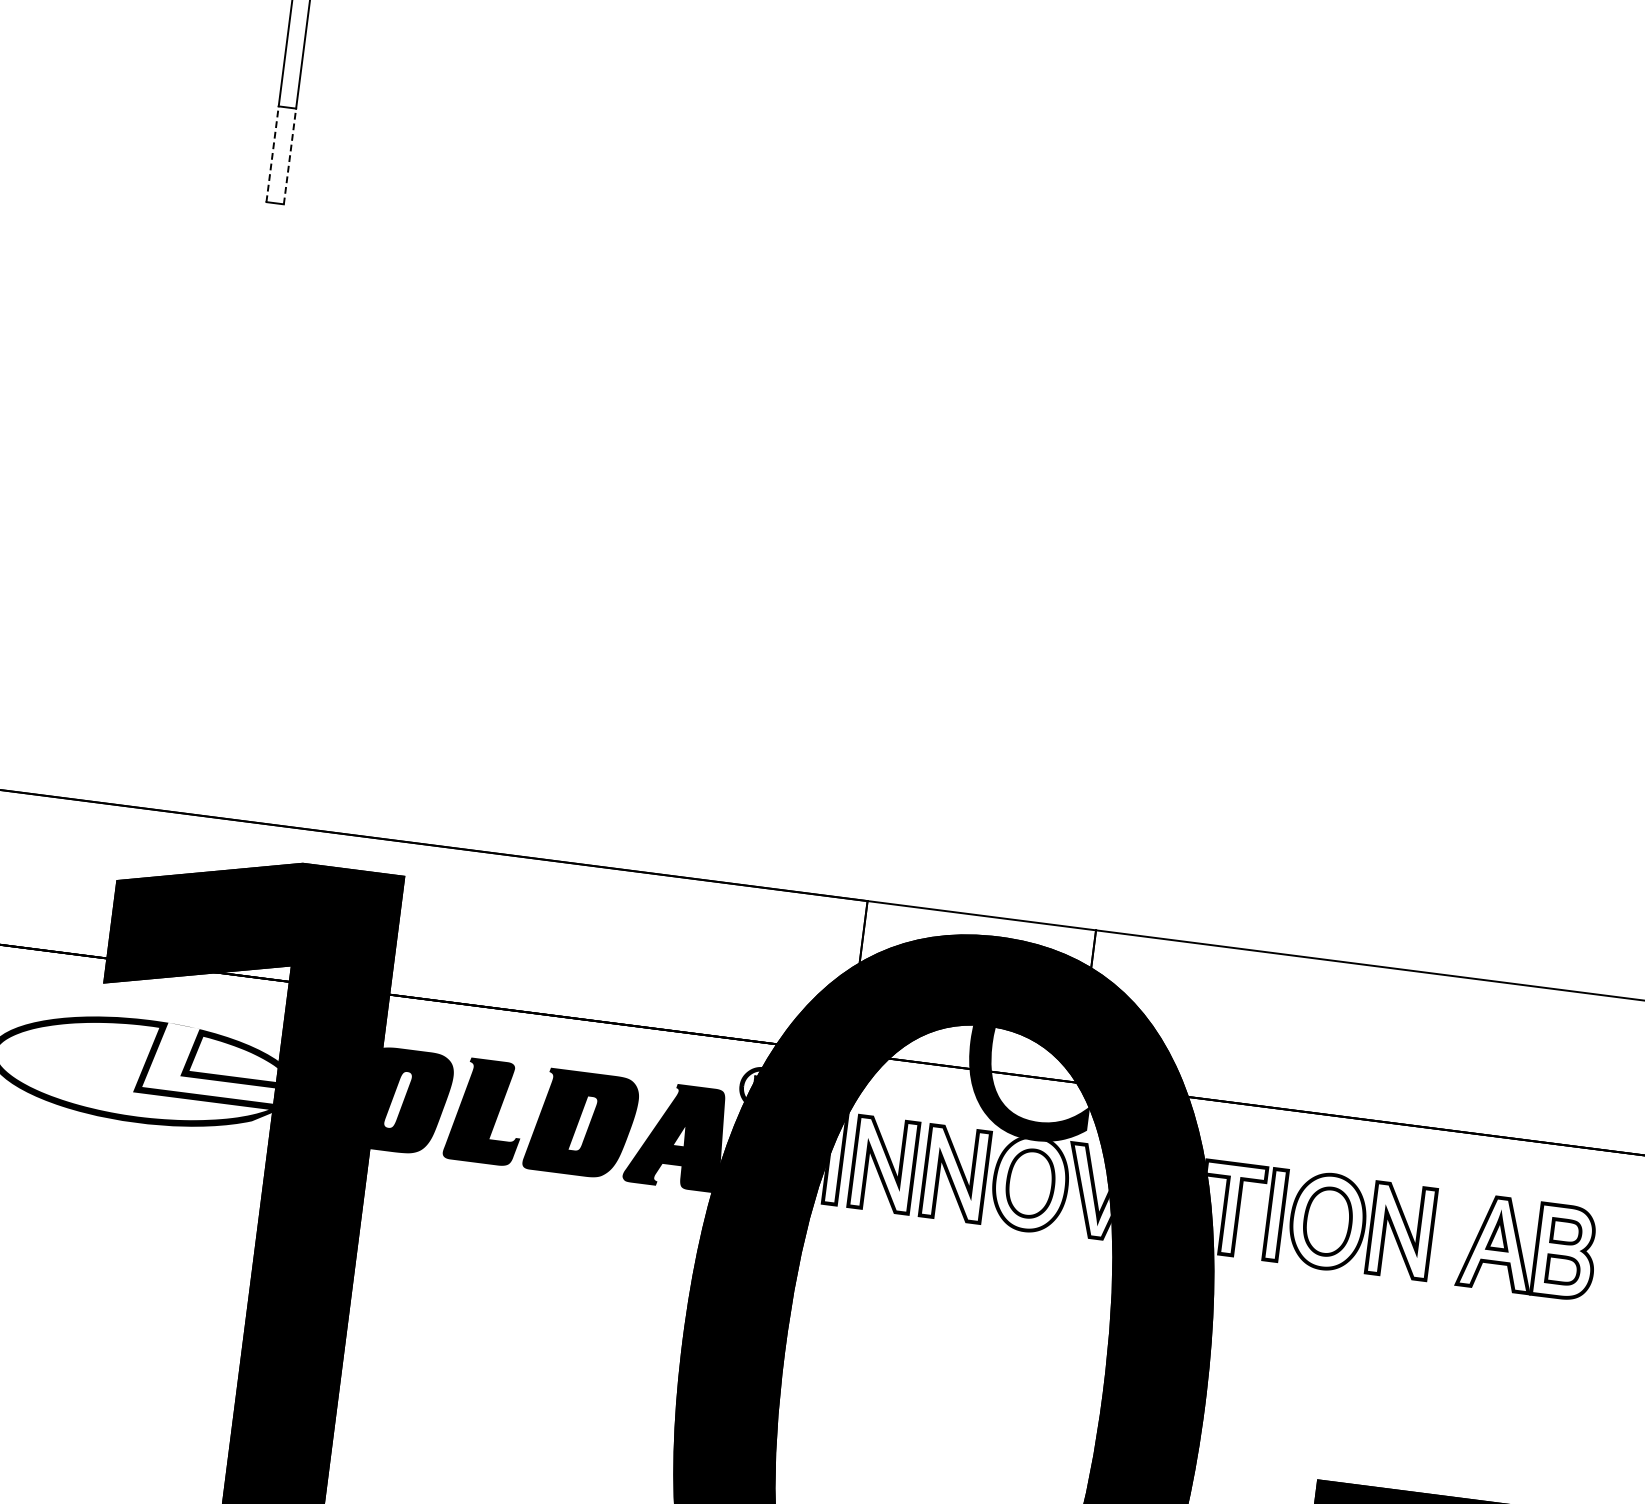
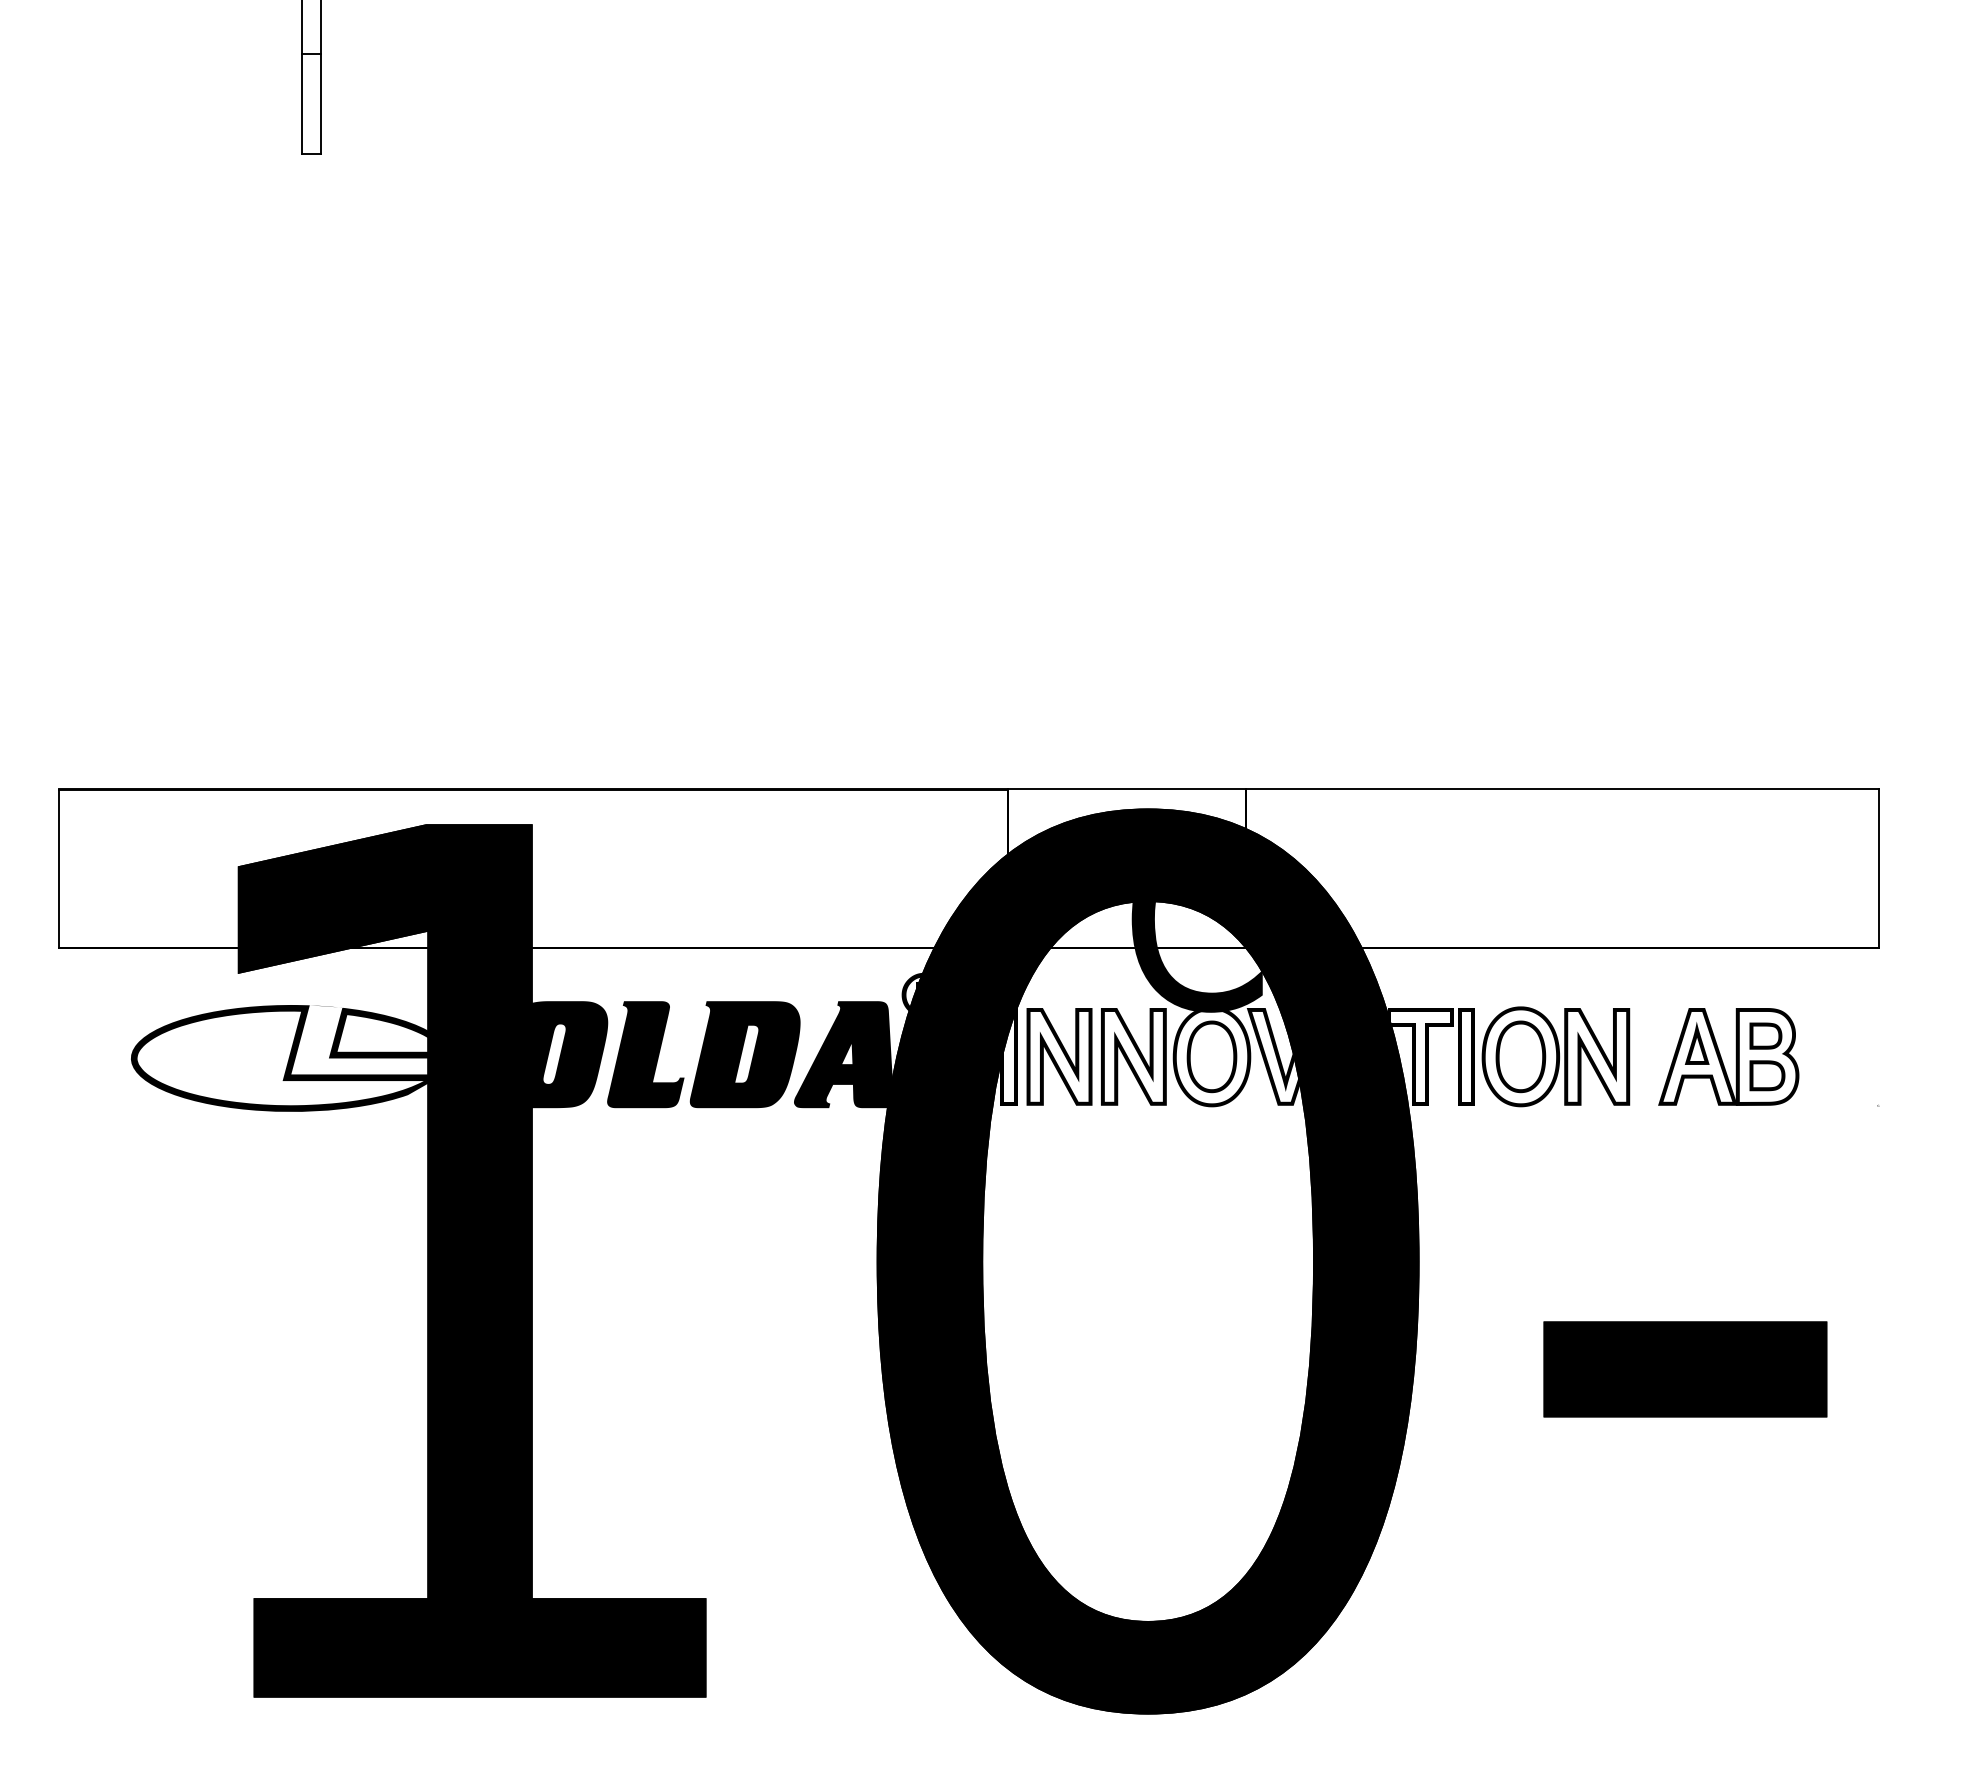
line: (272, 154) -> (302, 104), dashed -> solid
line: (289, 156) -> (320, 104), dashed -> solid

